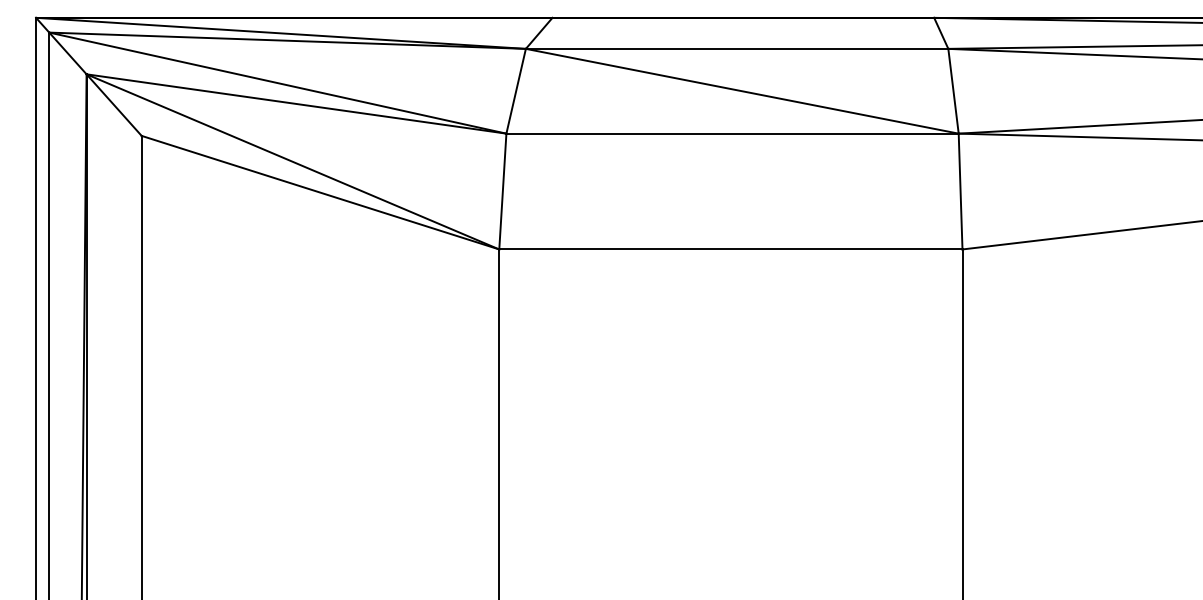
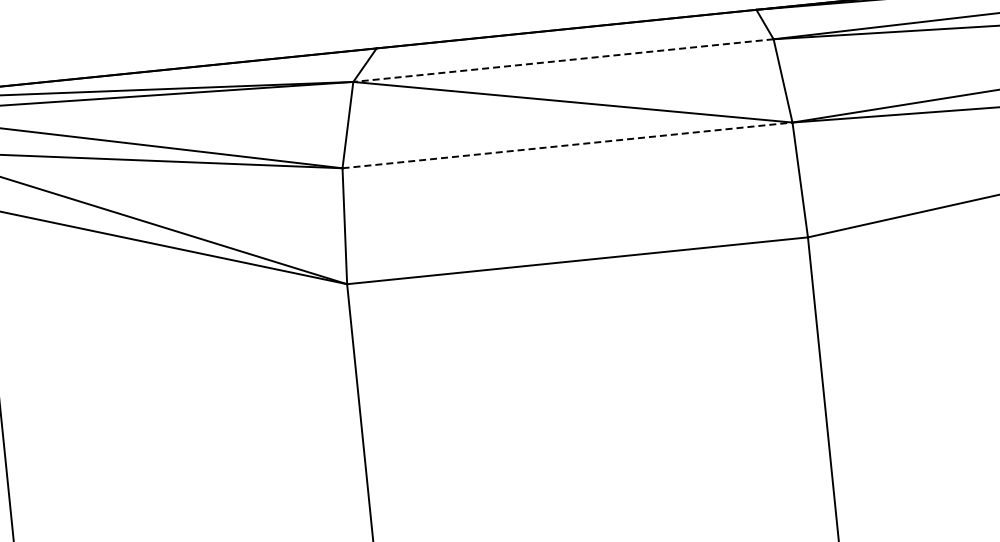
line: (736, 48) -> (562, 60), solid -> dashed
line: (733, 133) -> (568, 145), solid -> dashed

